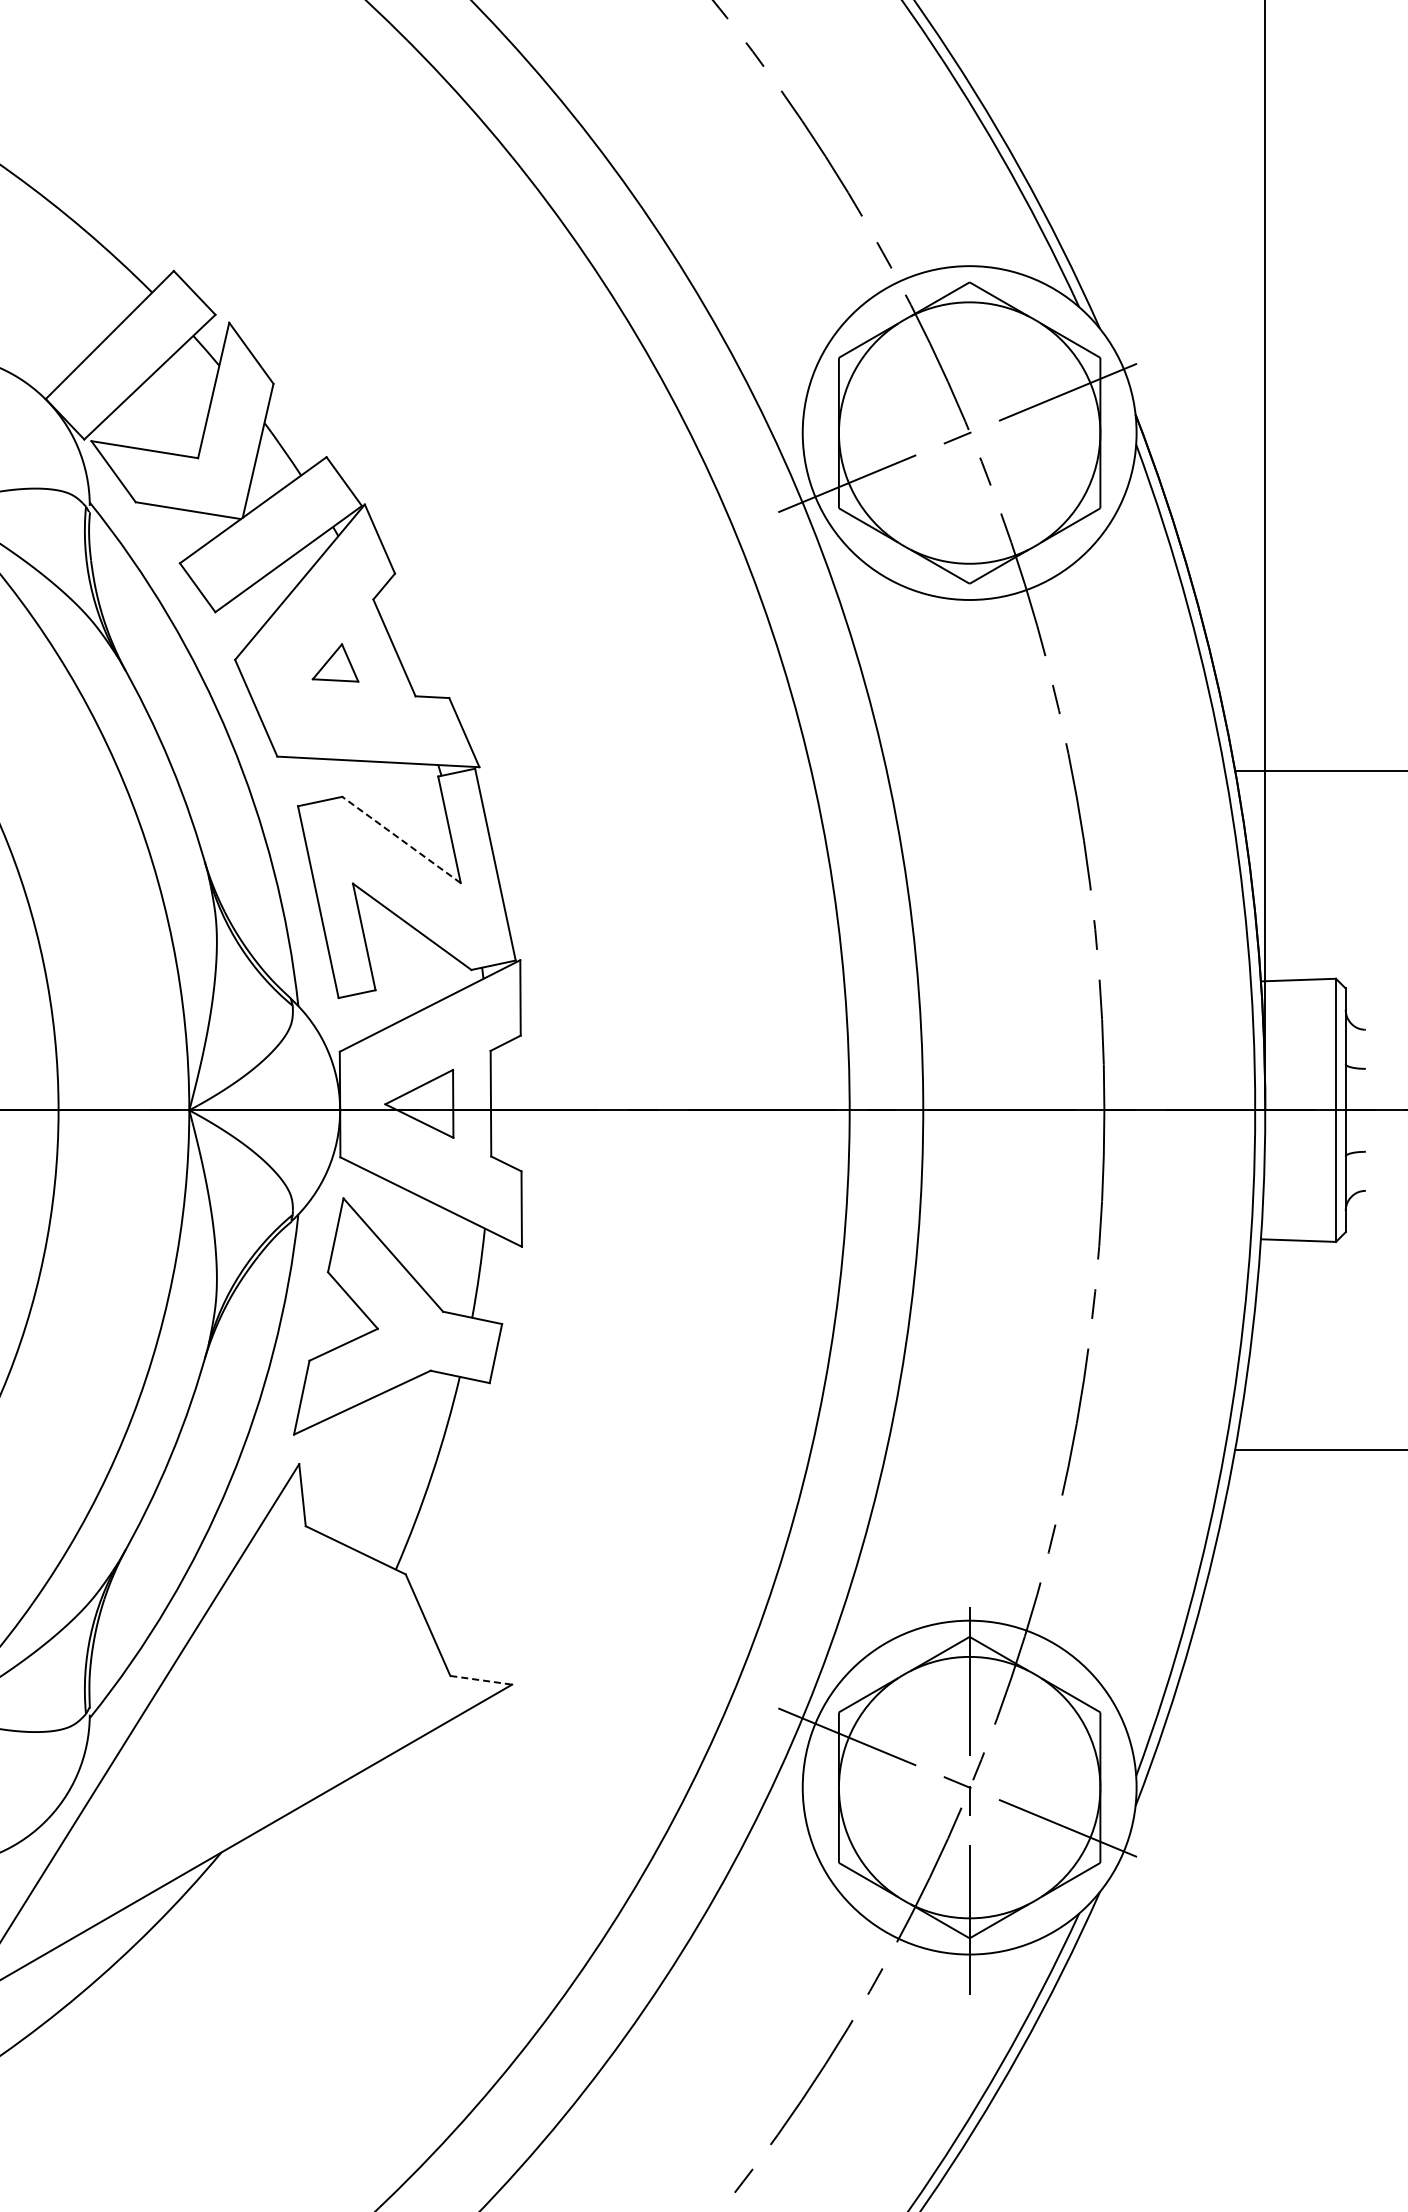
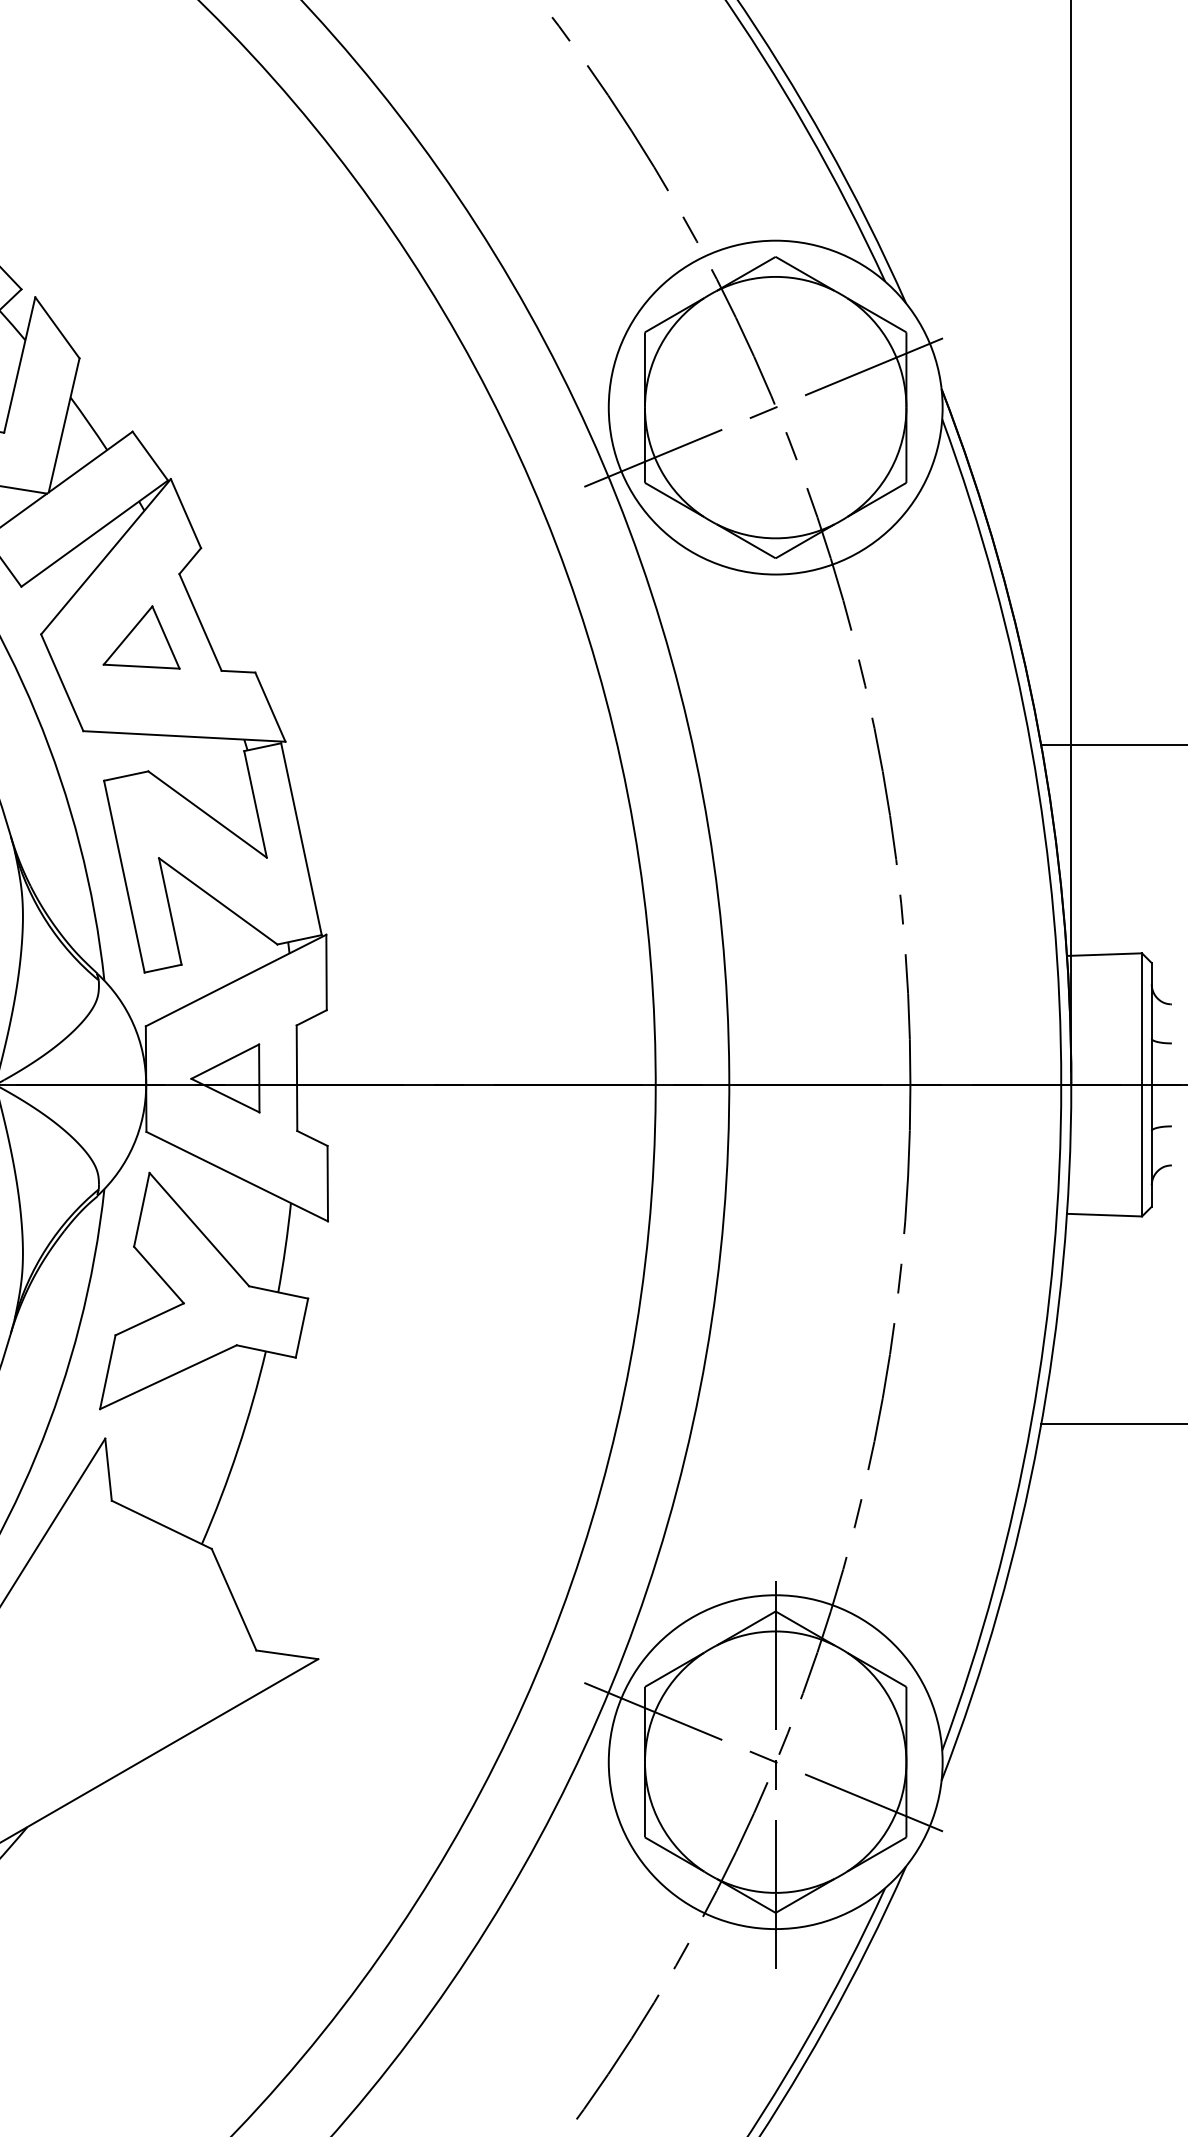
part: (335, 662) -> (141, 637), size x1.67
line: (401, 839) -> (207, 814), dashed -> solid
line: (481, 1680) -> (287, 1655), dashed -> solid

